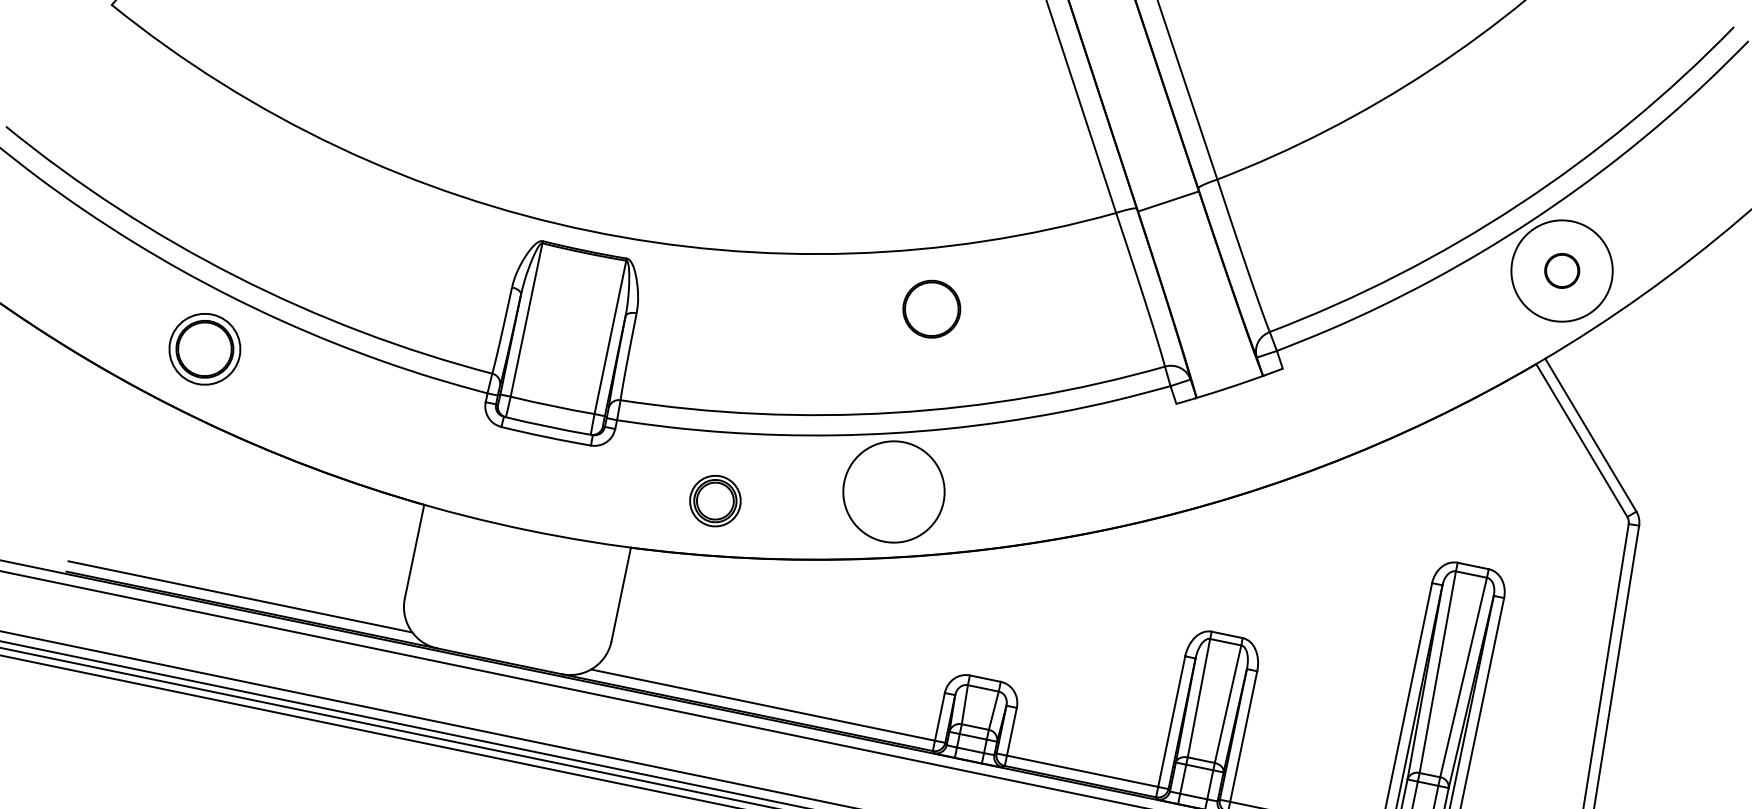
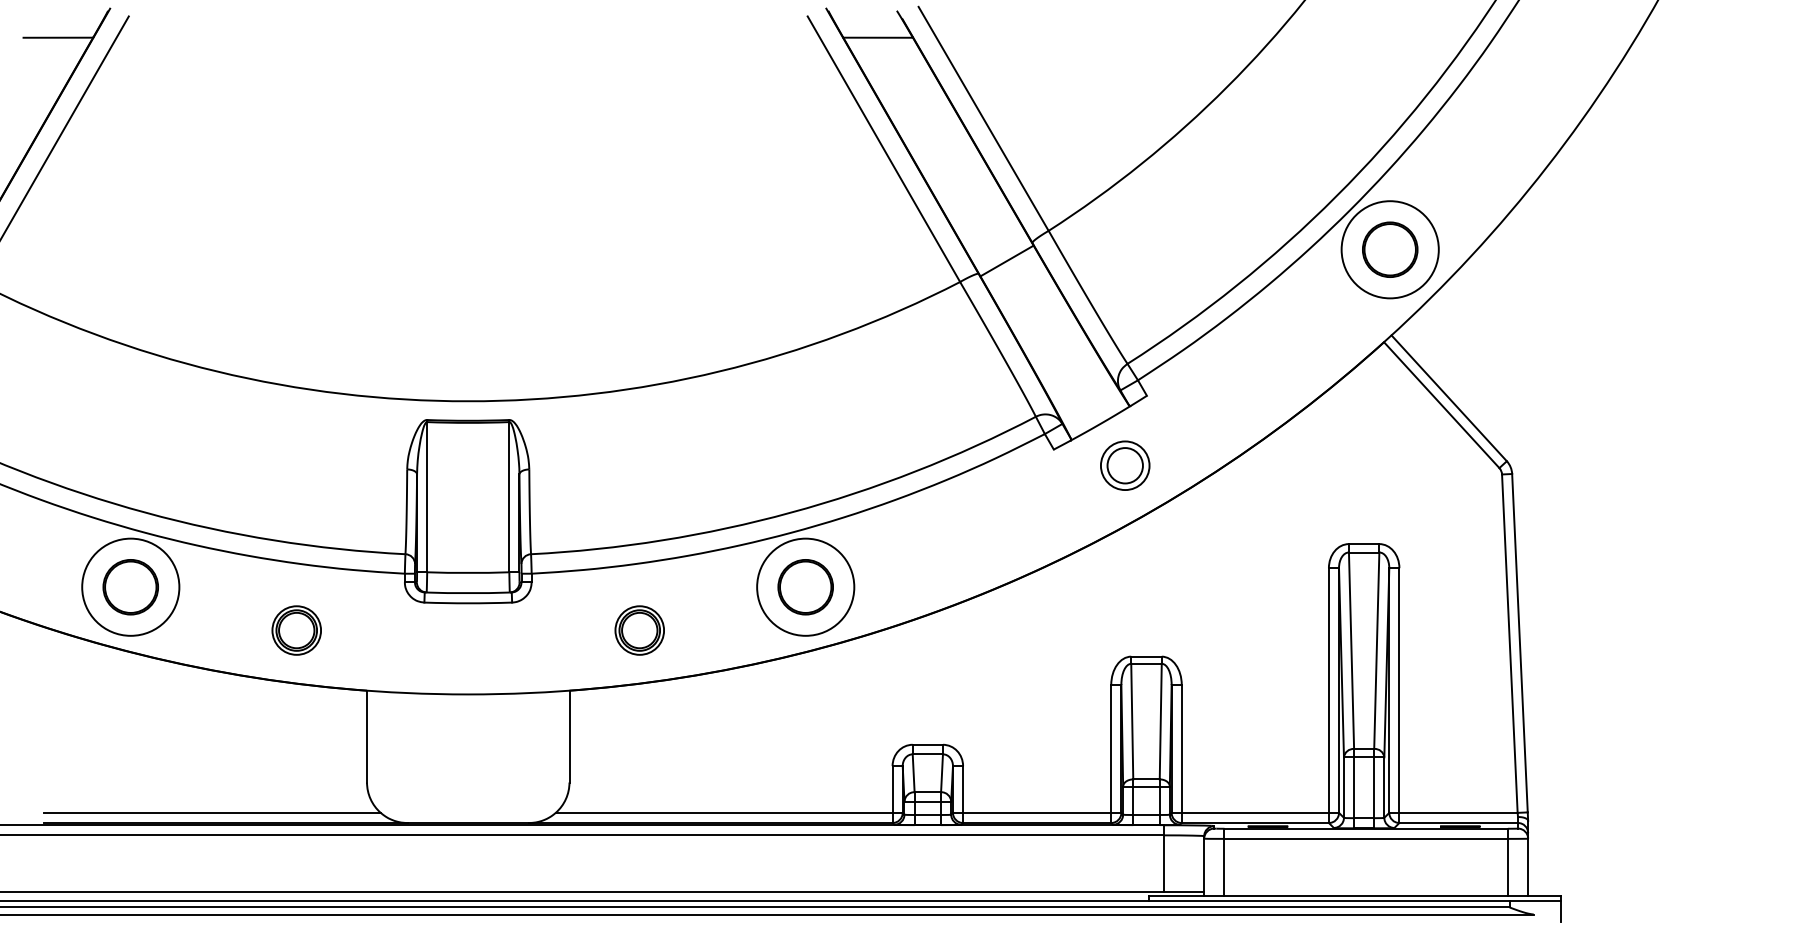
part: (1562, 270) -> (1390, 249), size x1.67
part: (931, 309) -> (805, 587), moved
circle: (204, 348) -> (130, 586), size x1.43
part: (364, 428) -> (296, 630), added
part: (1246, 435) -> (1125, 465), added

